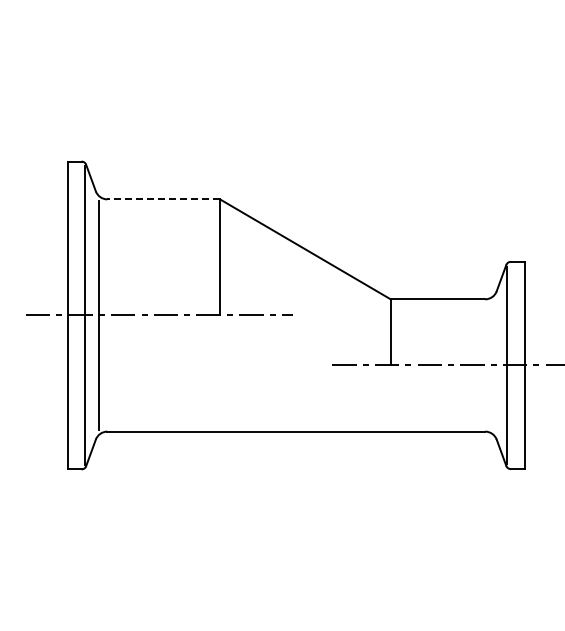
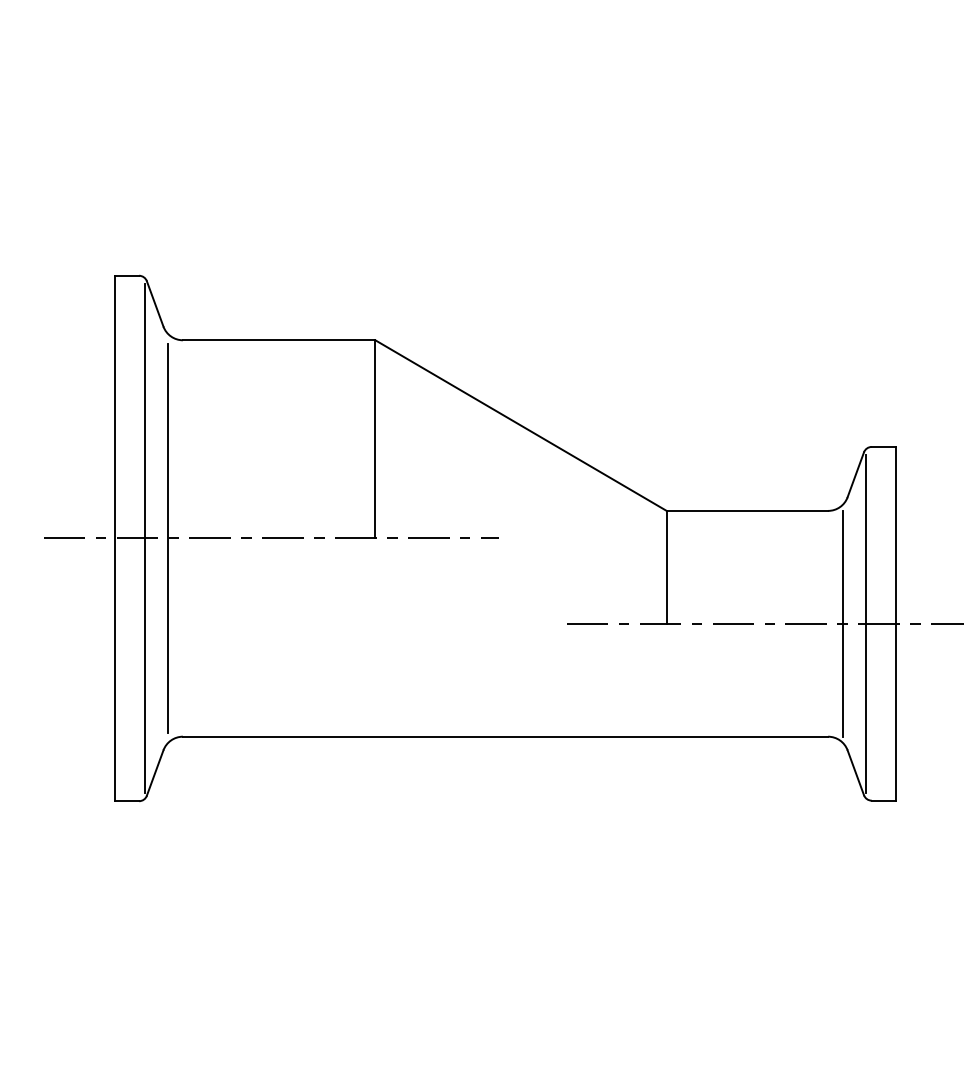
line: (163, 199) -> (278, 340), dashed -> solid
line: (493, 365) -> (842, 623), added

